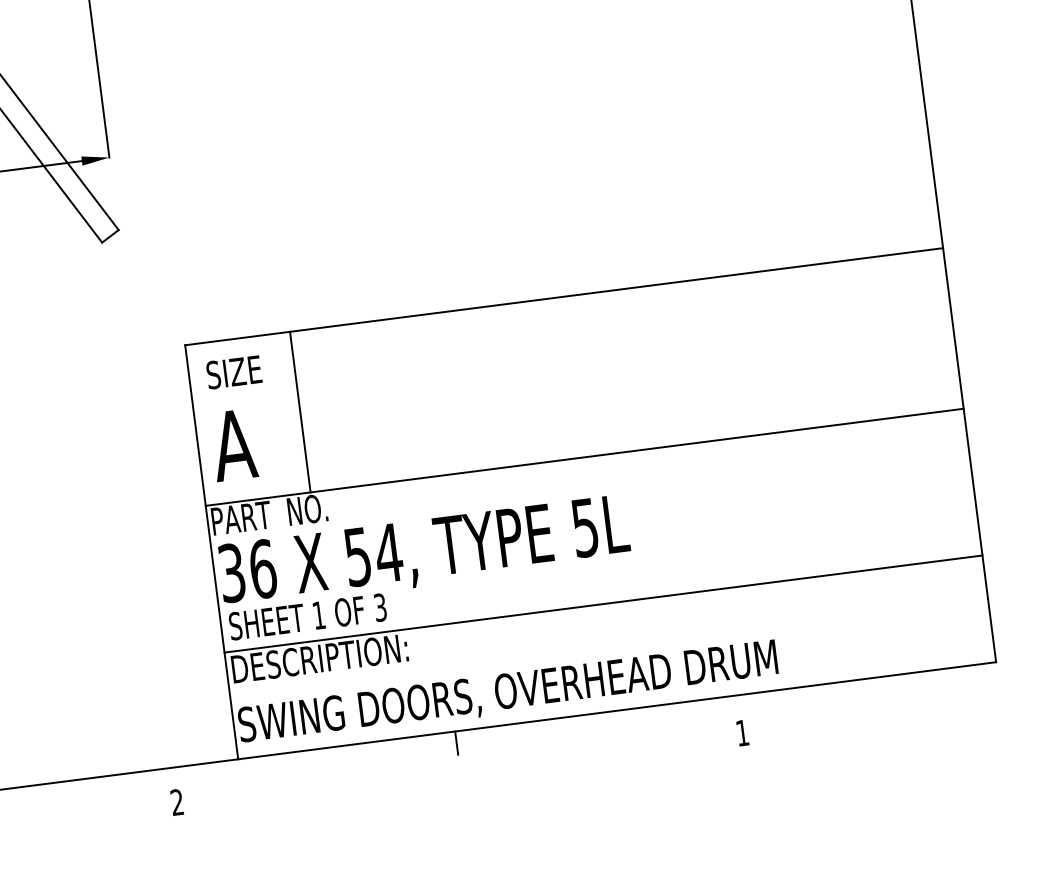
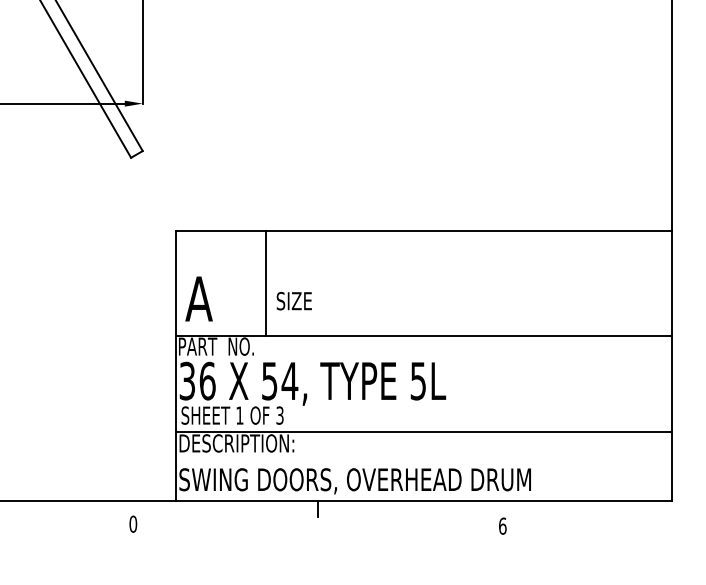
text: (232, 373) -> (293, 301), moved
line: (299, 411) -> (265, 282), moved
text: (742, 732) -> (502, 525), 1 -> 6
text: (177, 801) -> (133, 523), 2 -> 0

